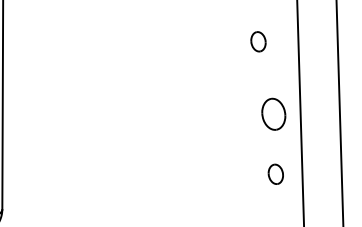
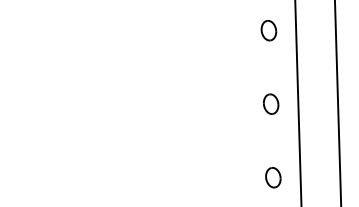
part: (258, 41) -> (268, 30), moved
part: (273, 114) -> (270, 104), size x0.62
part: (275, 173) -> (272, 176), moved

